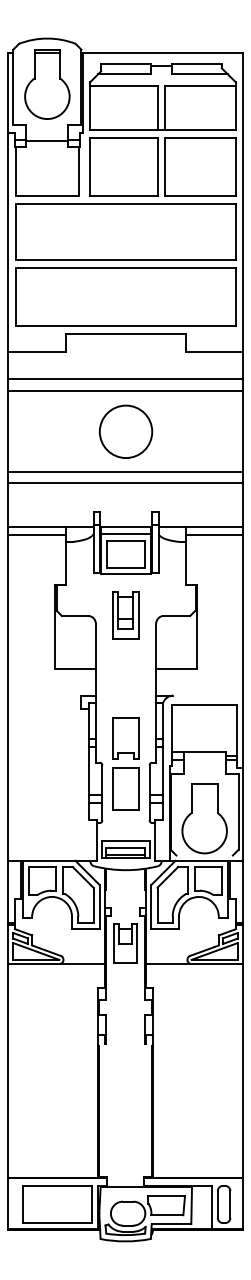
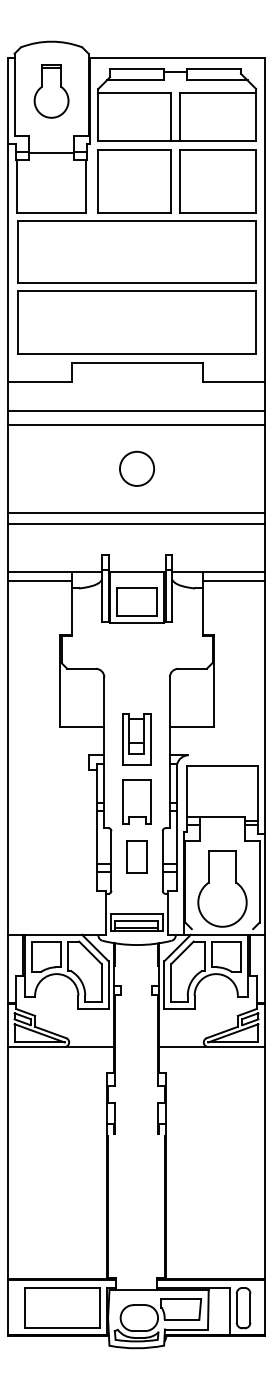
part: (47, 84) -> (51, 91), size x0.7
circle: (125, 431) -> (136, 468), size x0.6
line: (126, 534) -> (137, 580), removed
part: (125, 615) -> (136, 739), moved
part: (125, 788) -> (136, 856), size x0.7
part: (125, 943) -> (136, 1024), removed

